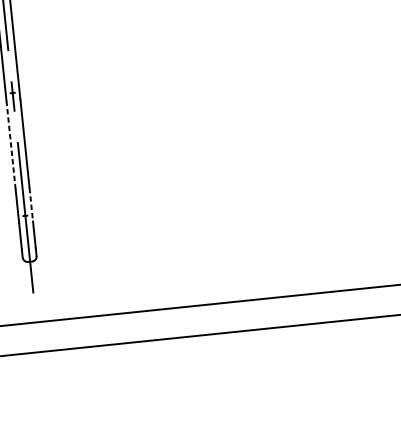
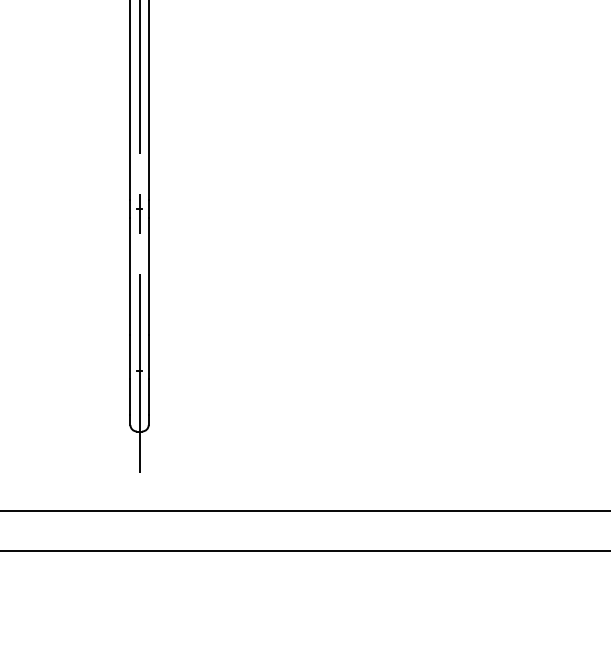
line: (11, 144) -> (130, 276), dashed -> solid
line: (31, 204) -> (148, 357), dashed -> solid

